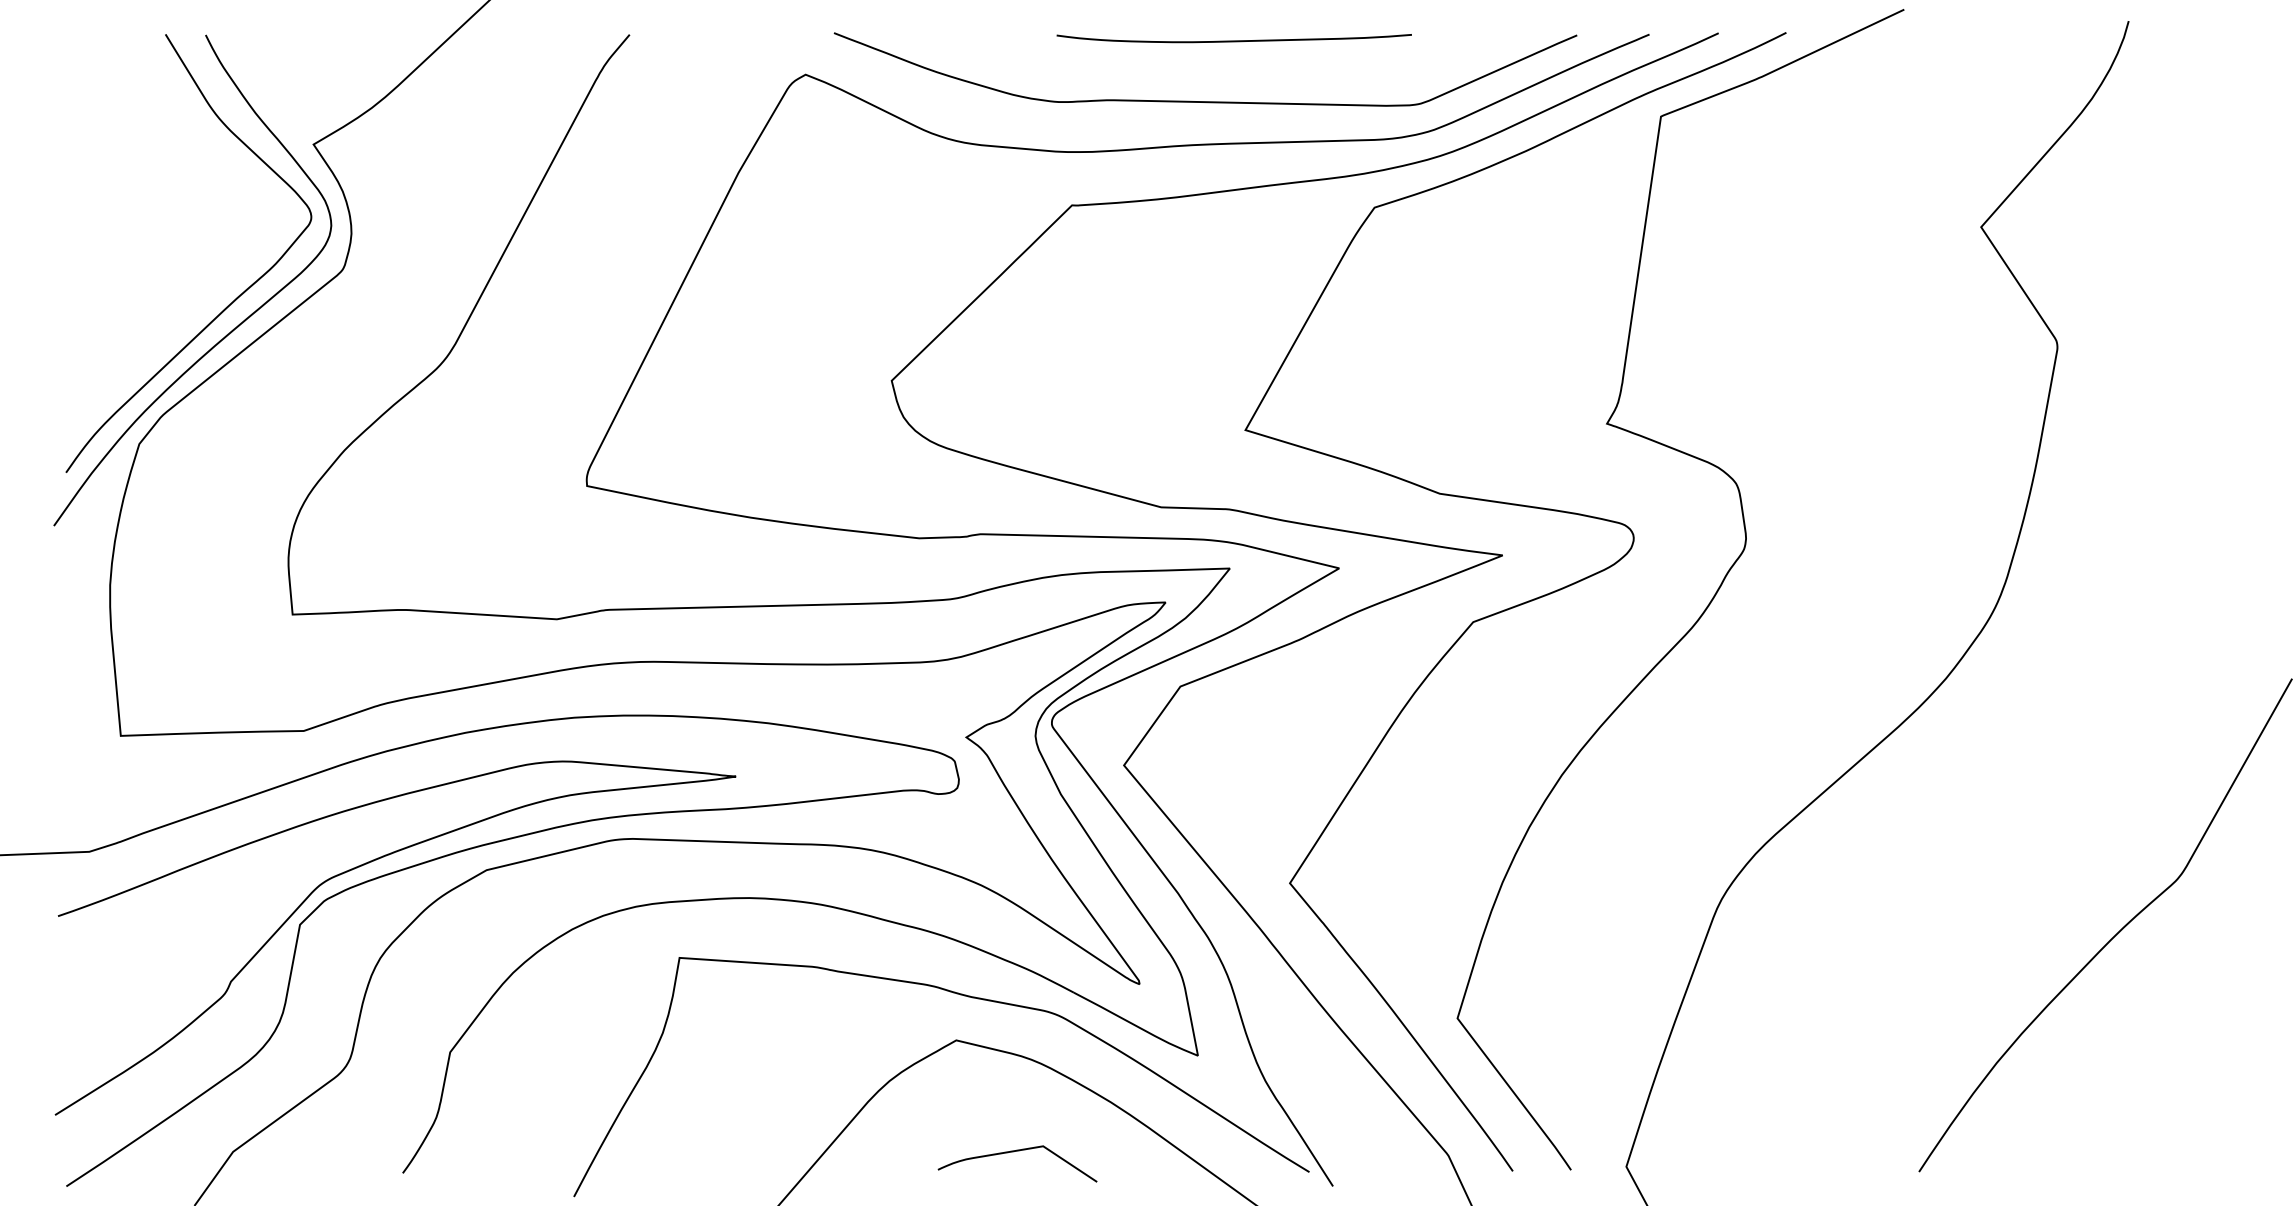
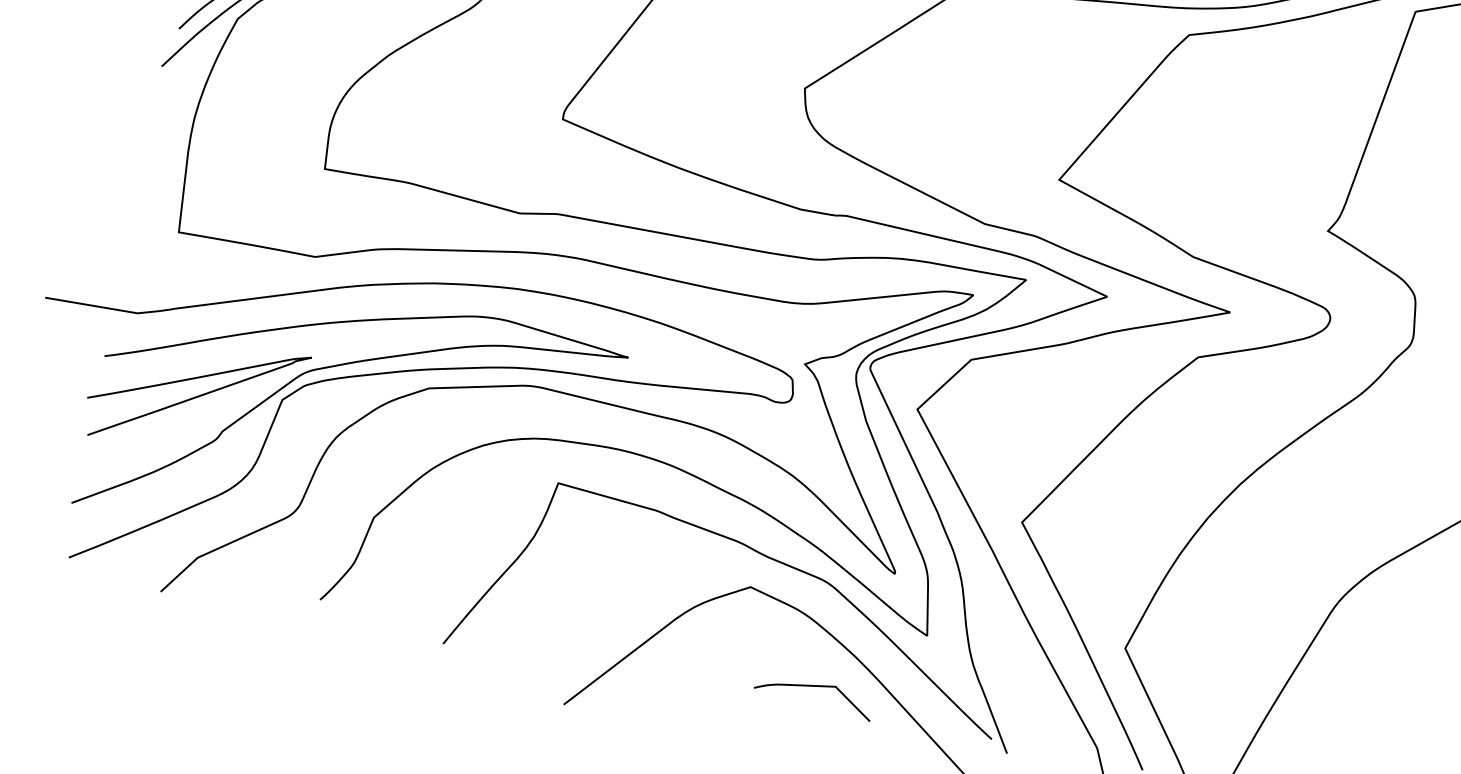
curve: (187, 943) -> (196, 396), added
curve: (1013, 1152) -> (812, 686), moved

